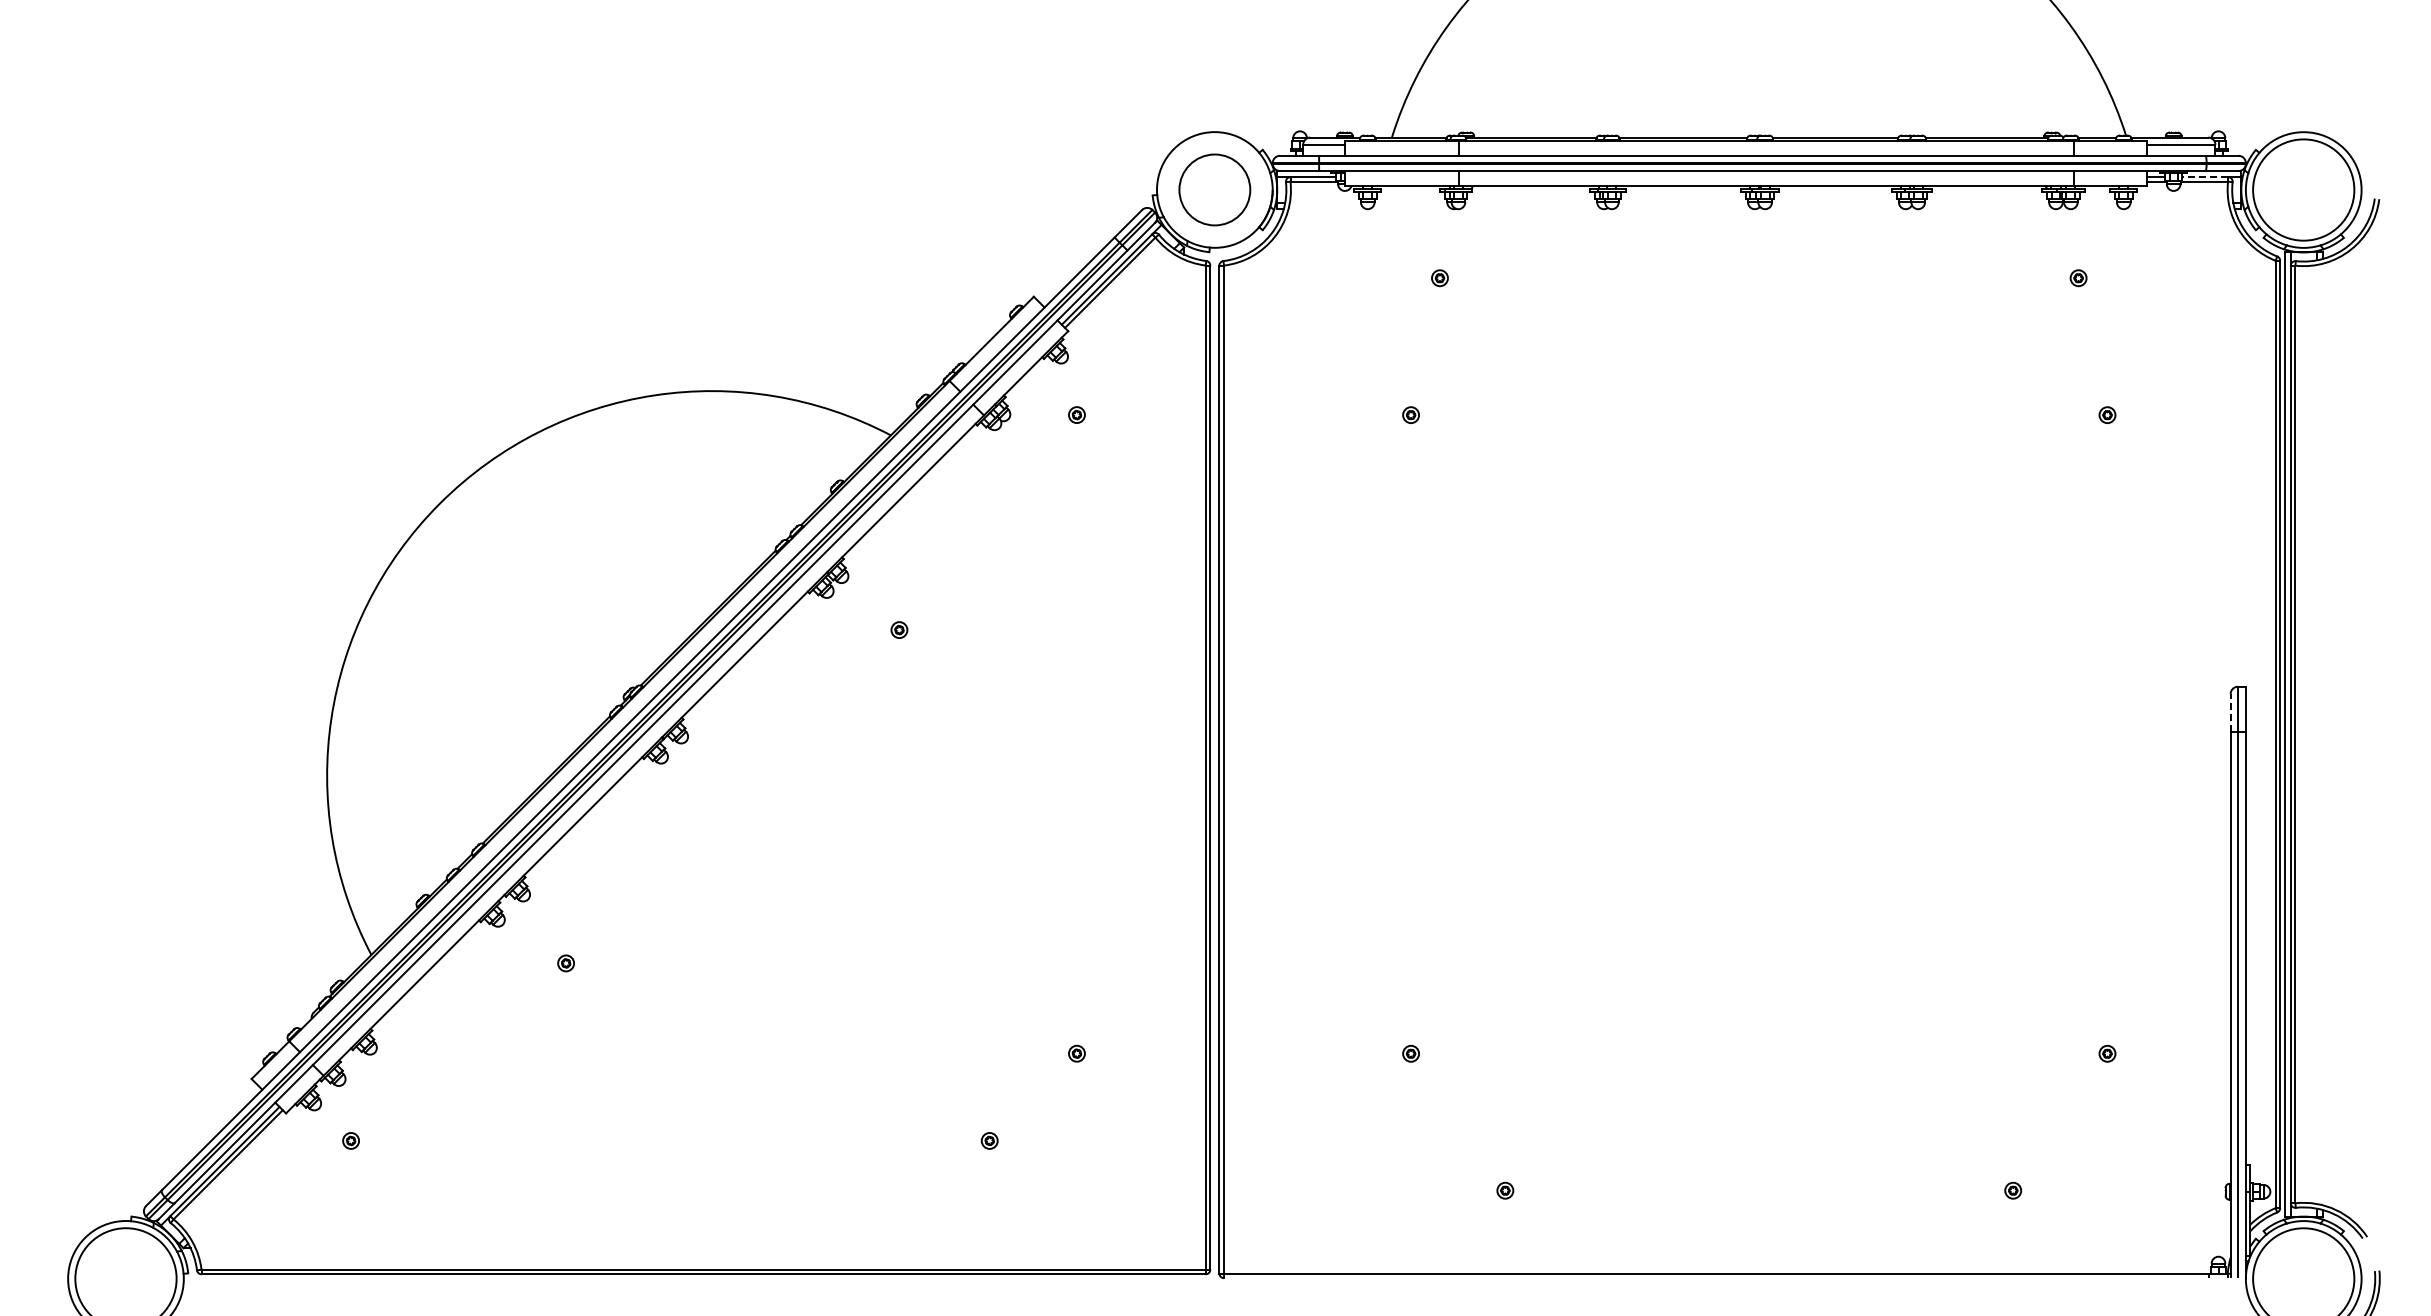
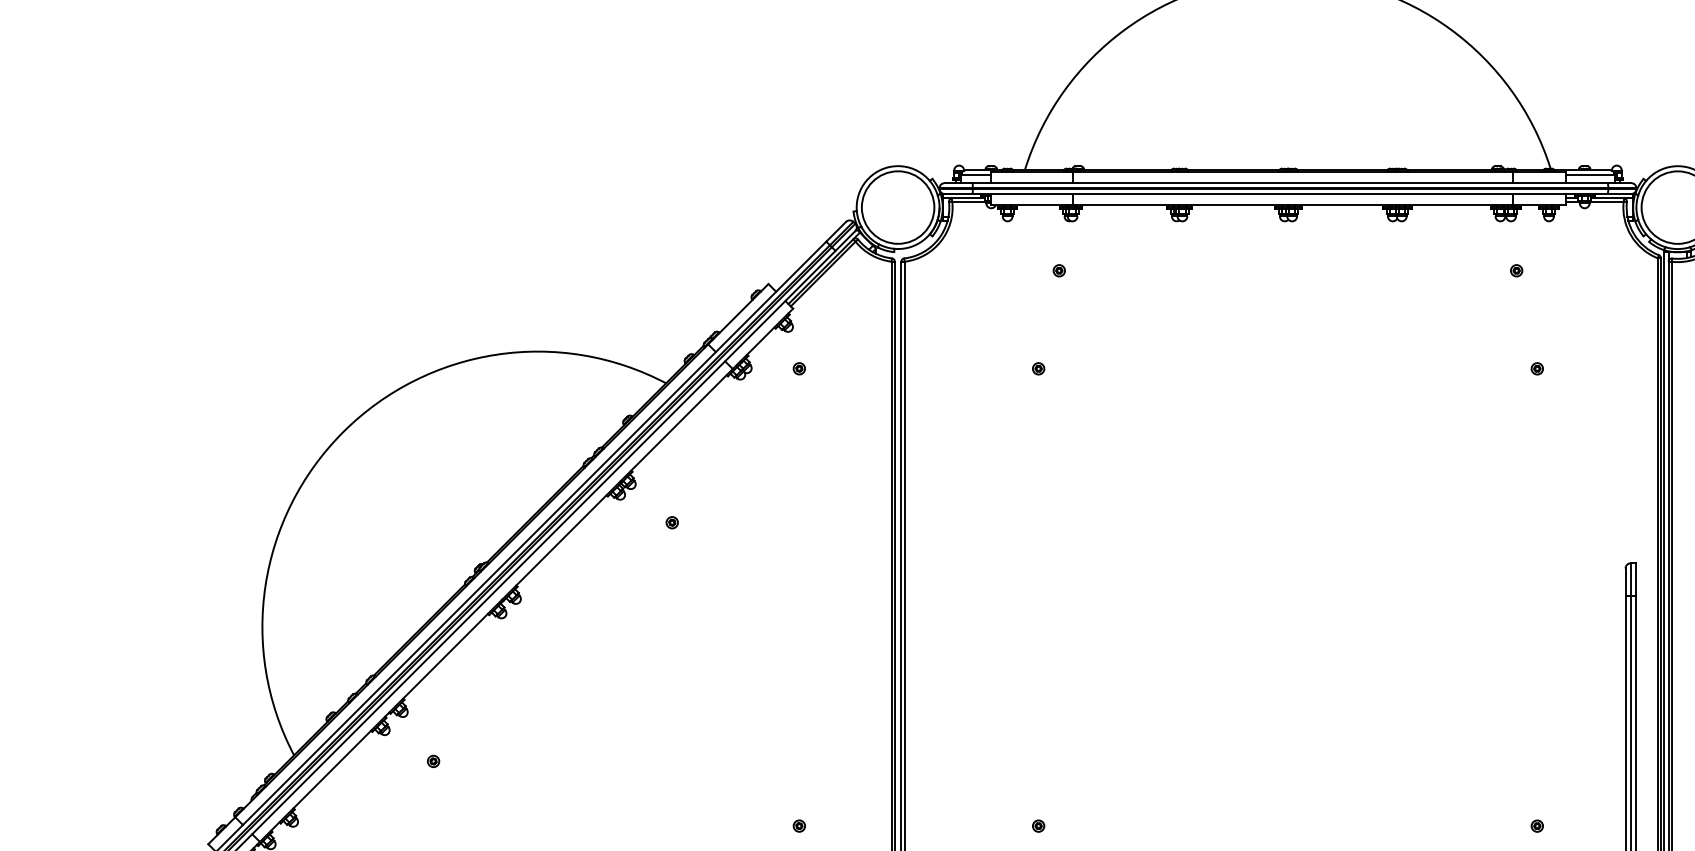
line: (2205, 177) -> (1607, 198), dashed -> solid
circle: (1214, 189) -> (897, 207), size x1.43
line: (2230, 712) -> (1625, 581), dashed -> solid

